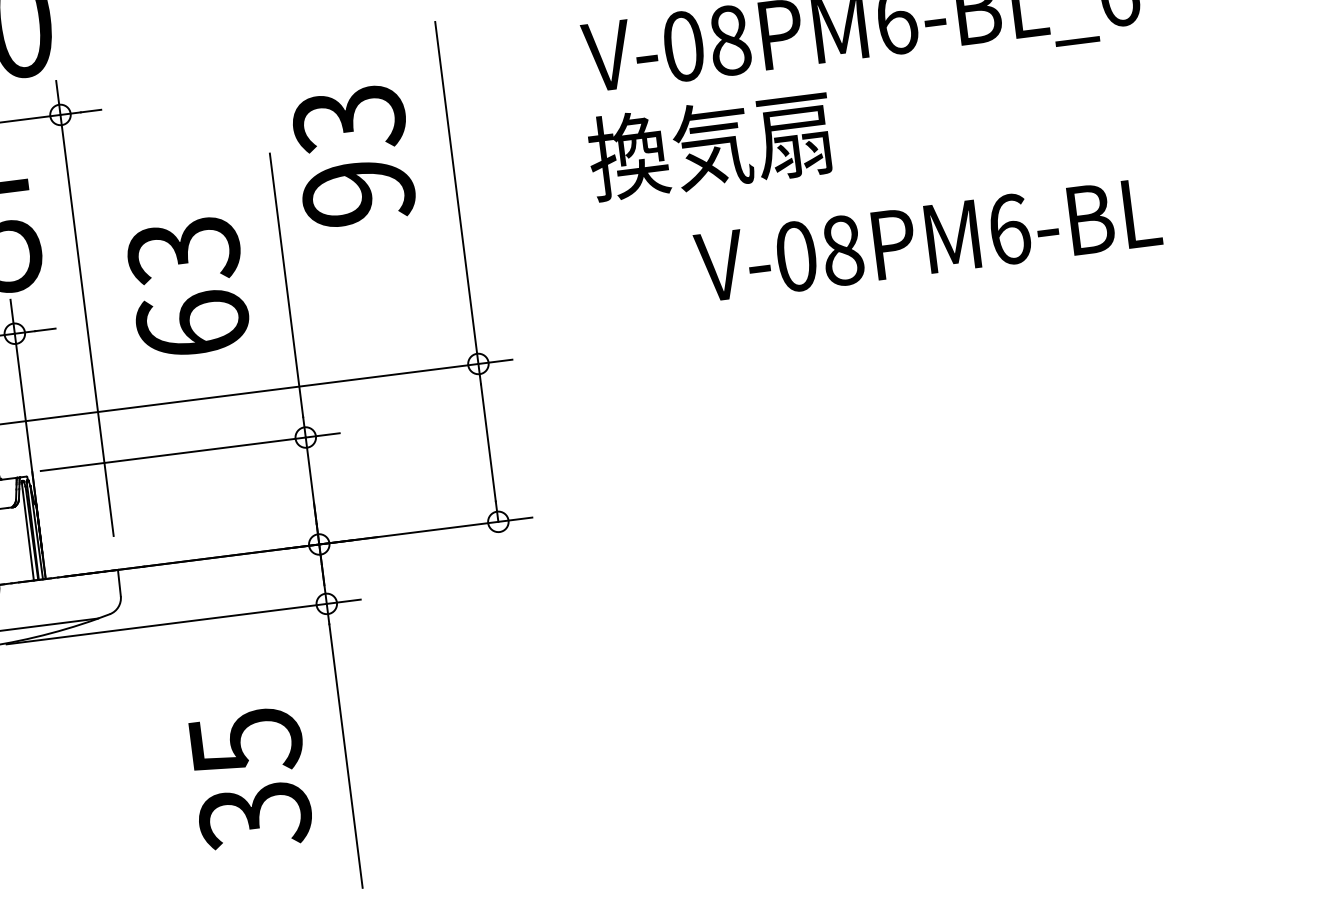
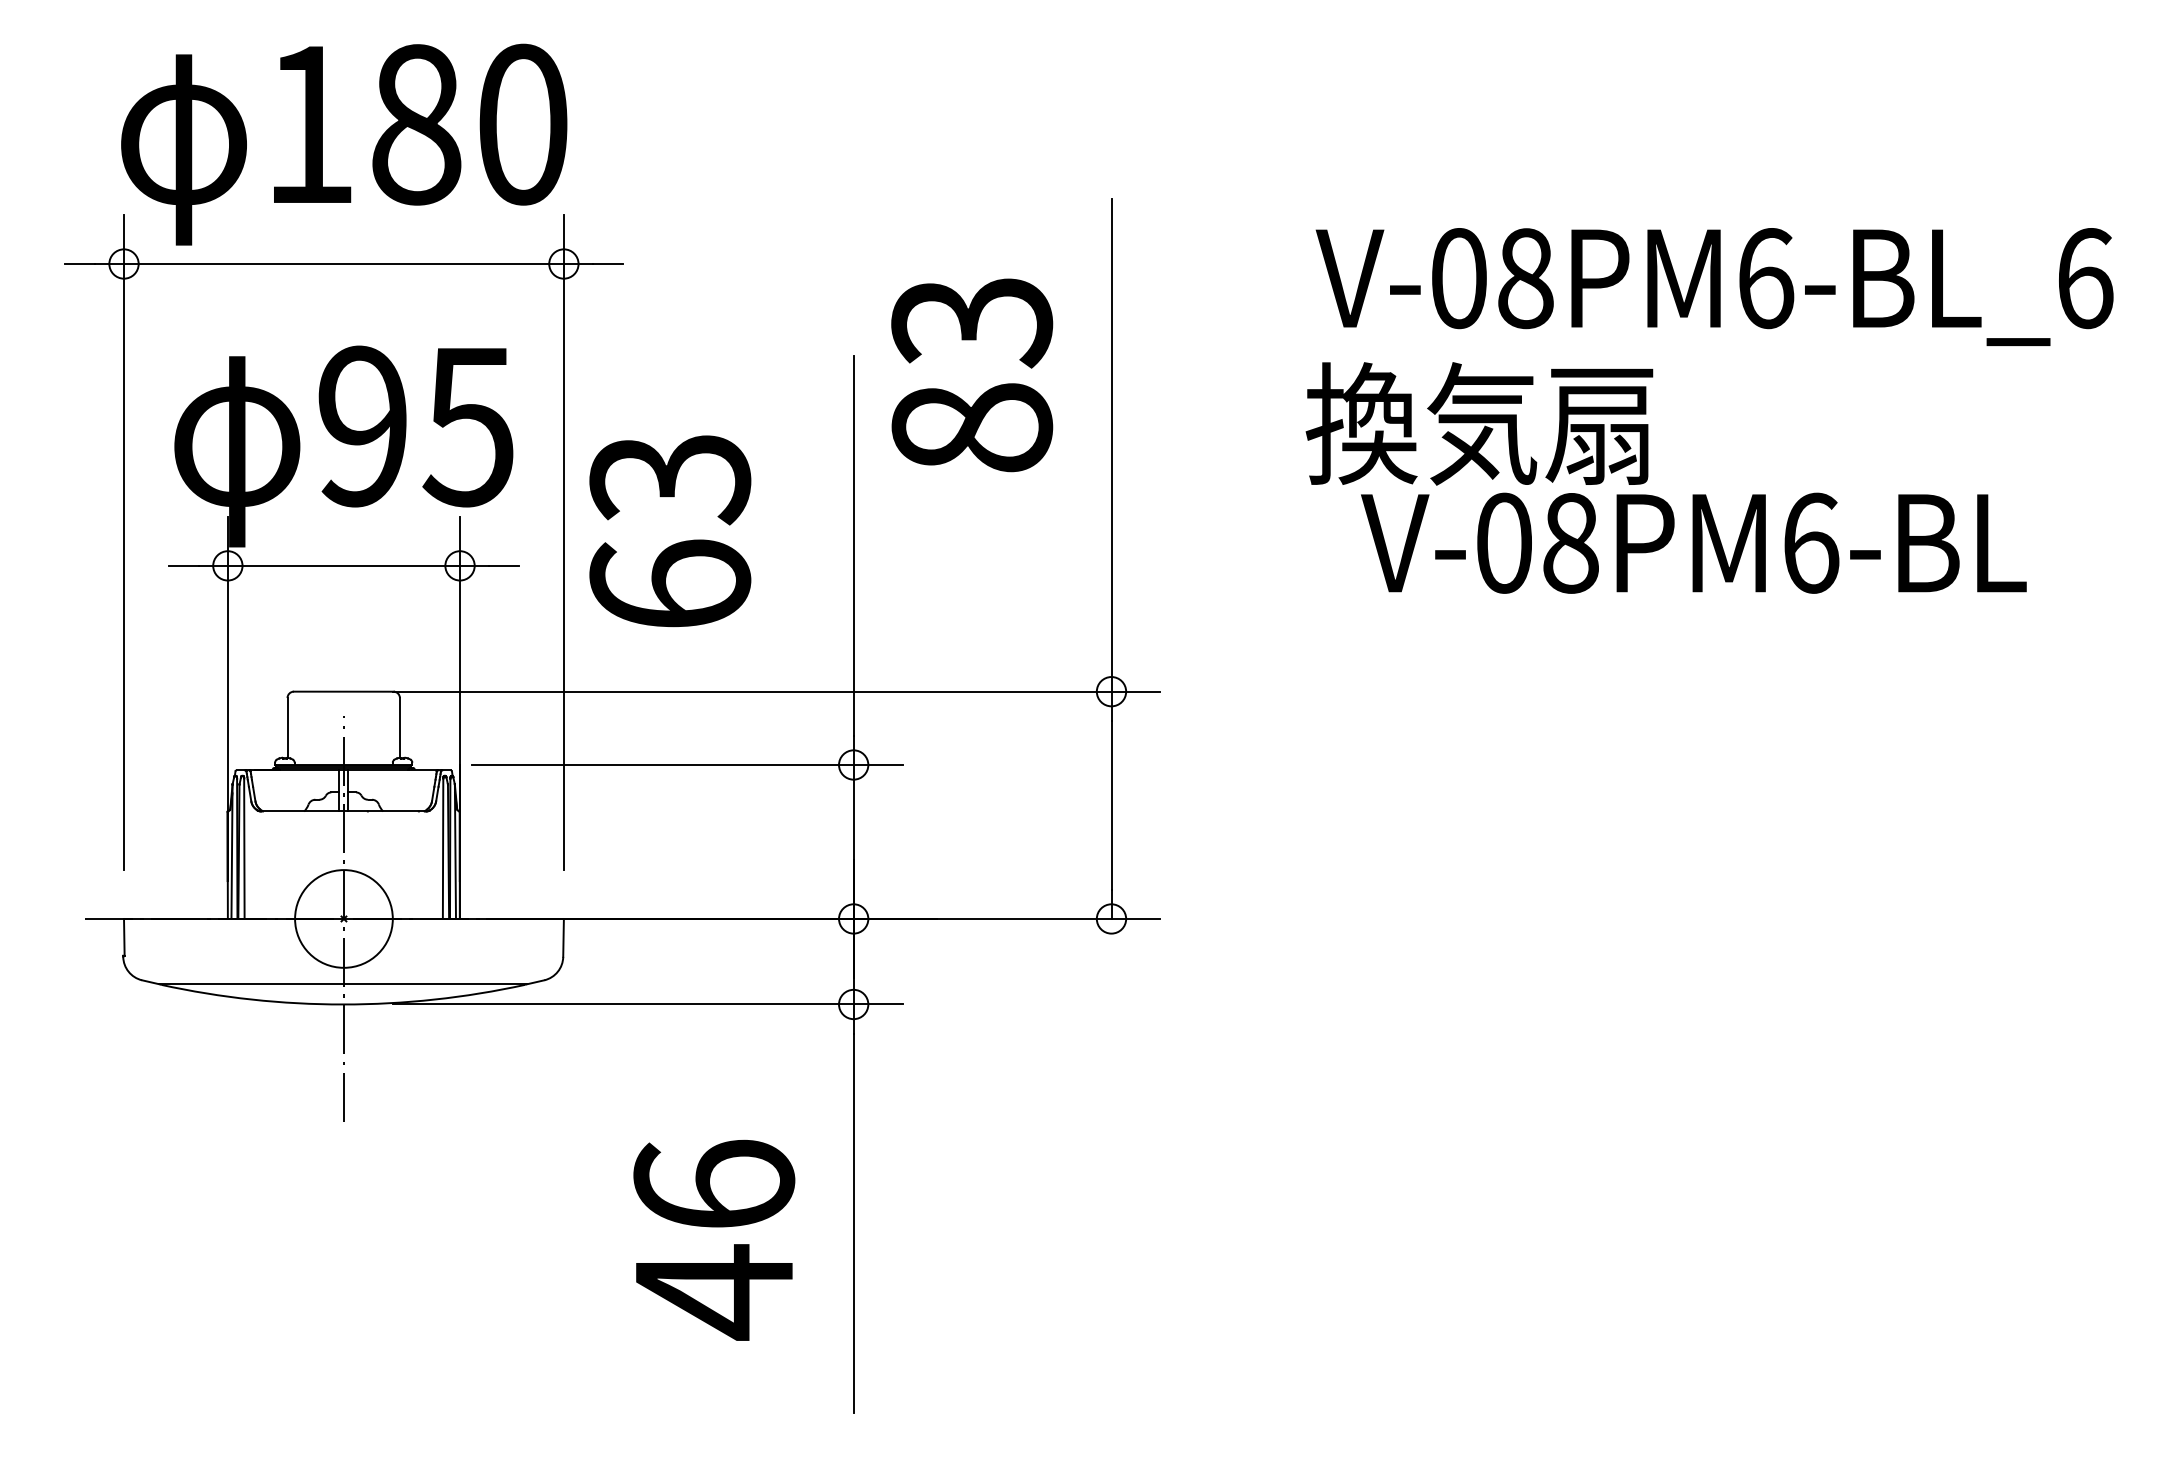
text: (358, 192) -> (972, 427), 93 -> 83
text: (927, 239) -> (1693, 542), moved
text: (188, 287) -> (670, 531), moved
text: (250, 779) -> (714, 1239), 35 -> 46

